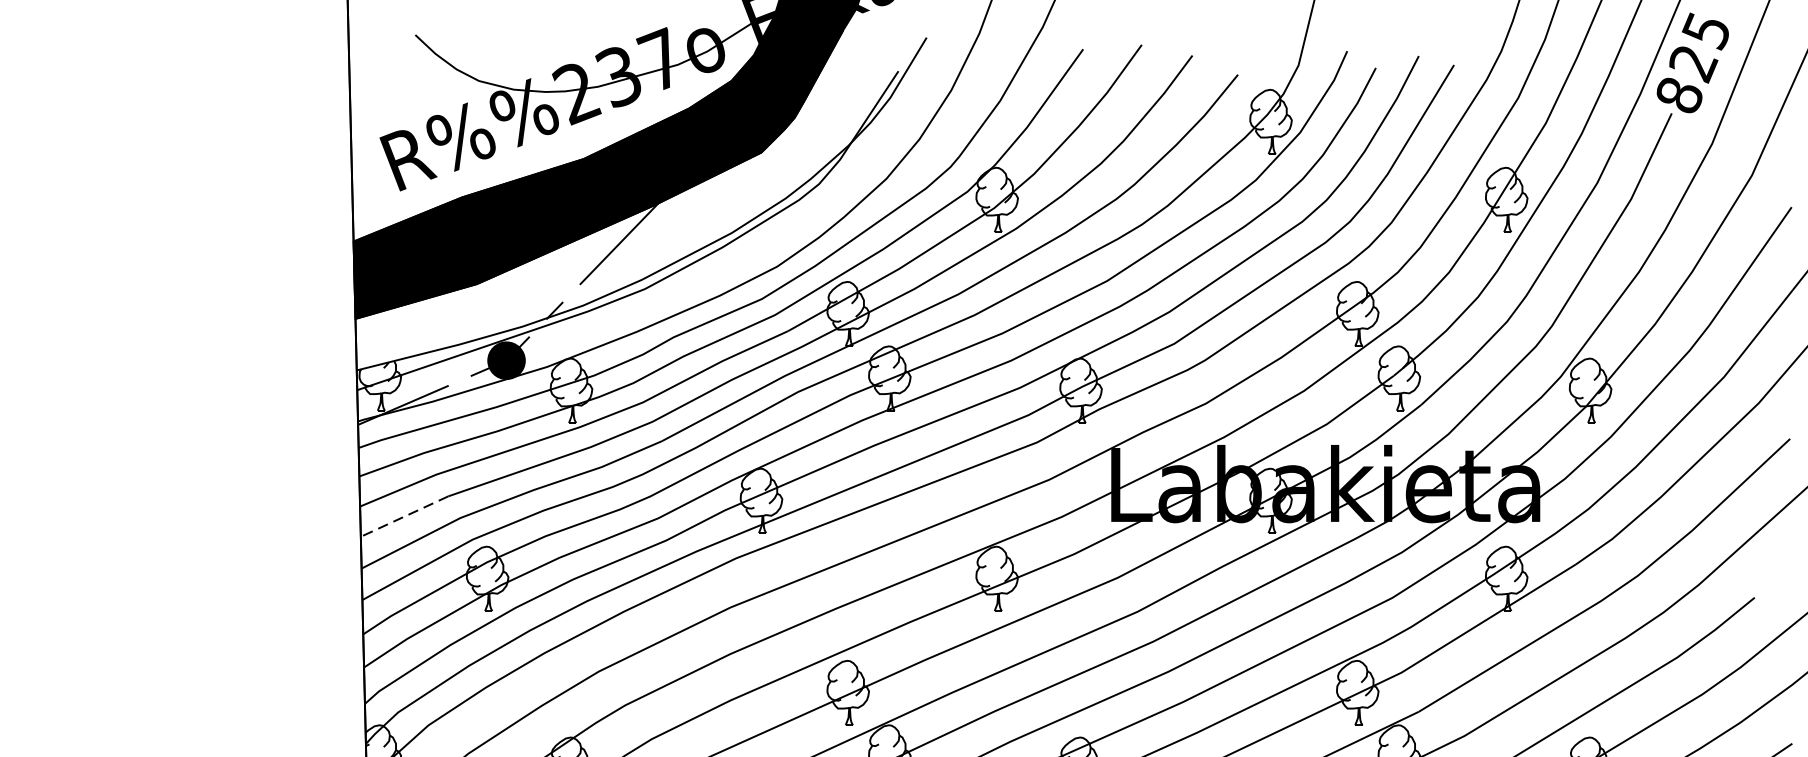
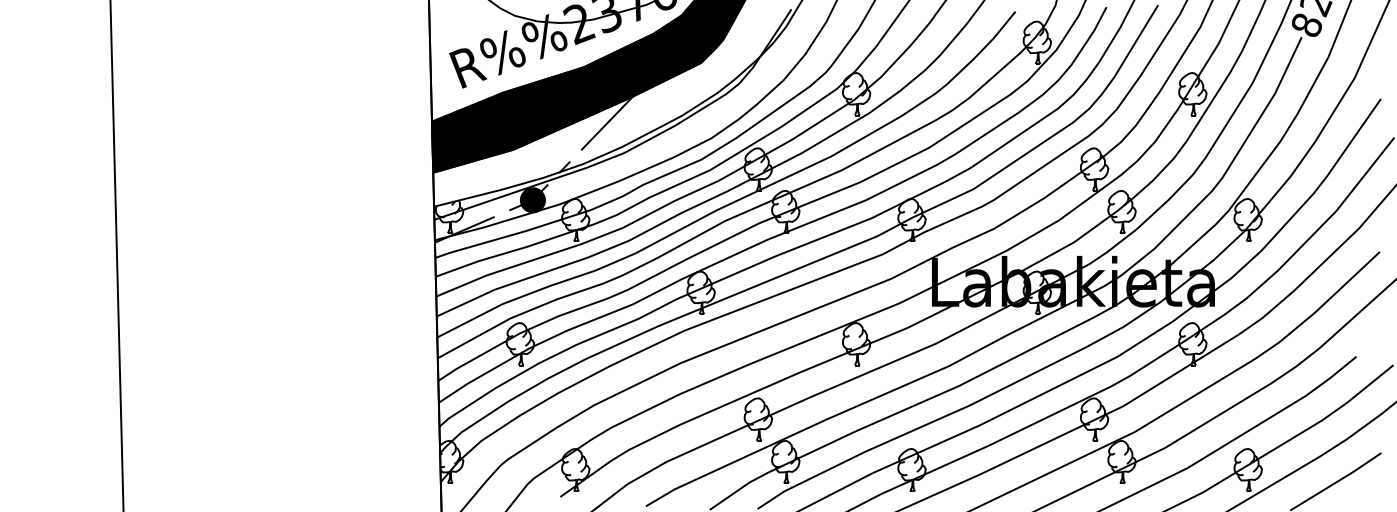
line: (404, 517) -> (465, 303), dashed -> solid

